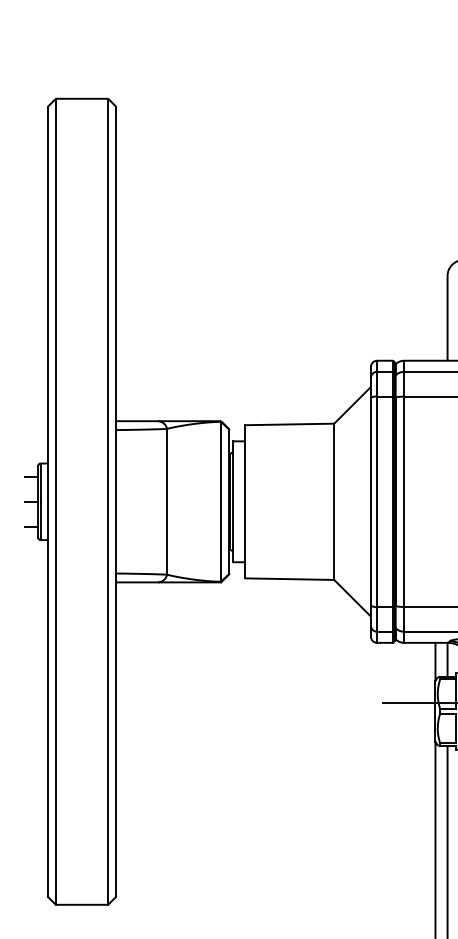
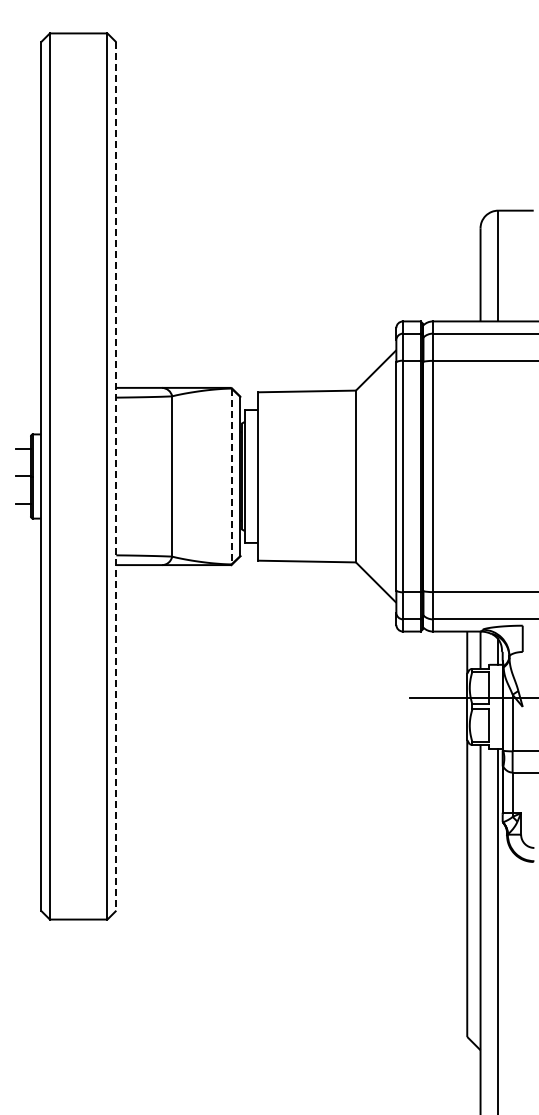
line: (221, 501) -> (231, 476), solid -> dashed
line: (116, 502) -> (116, 477), solid -> dashed

